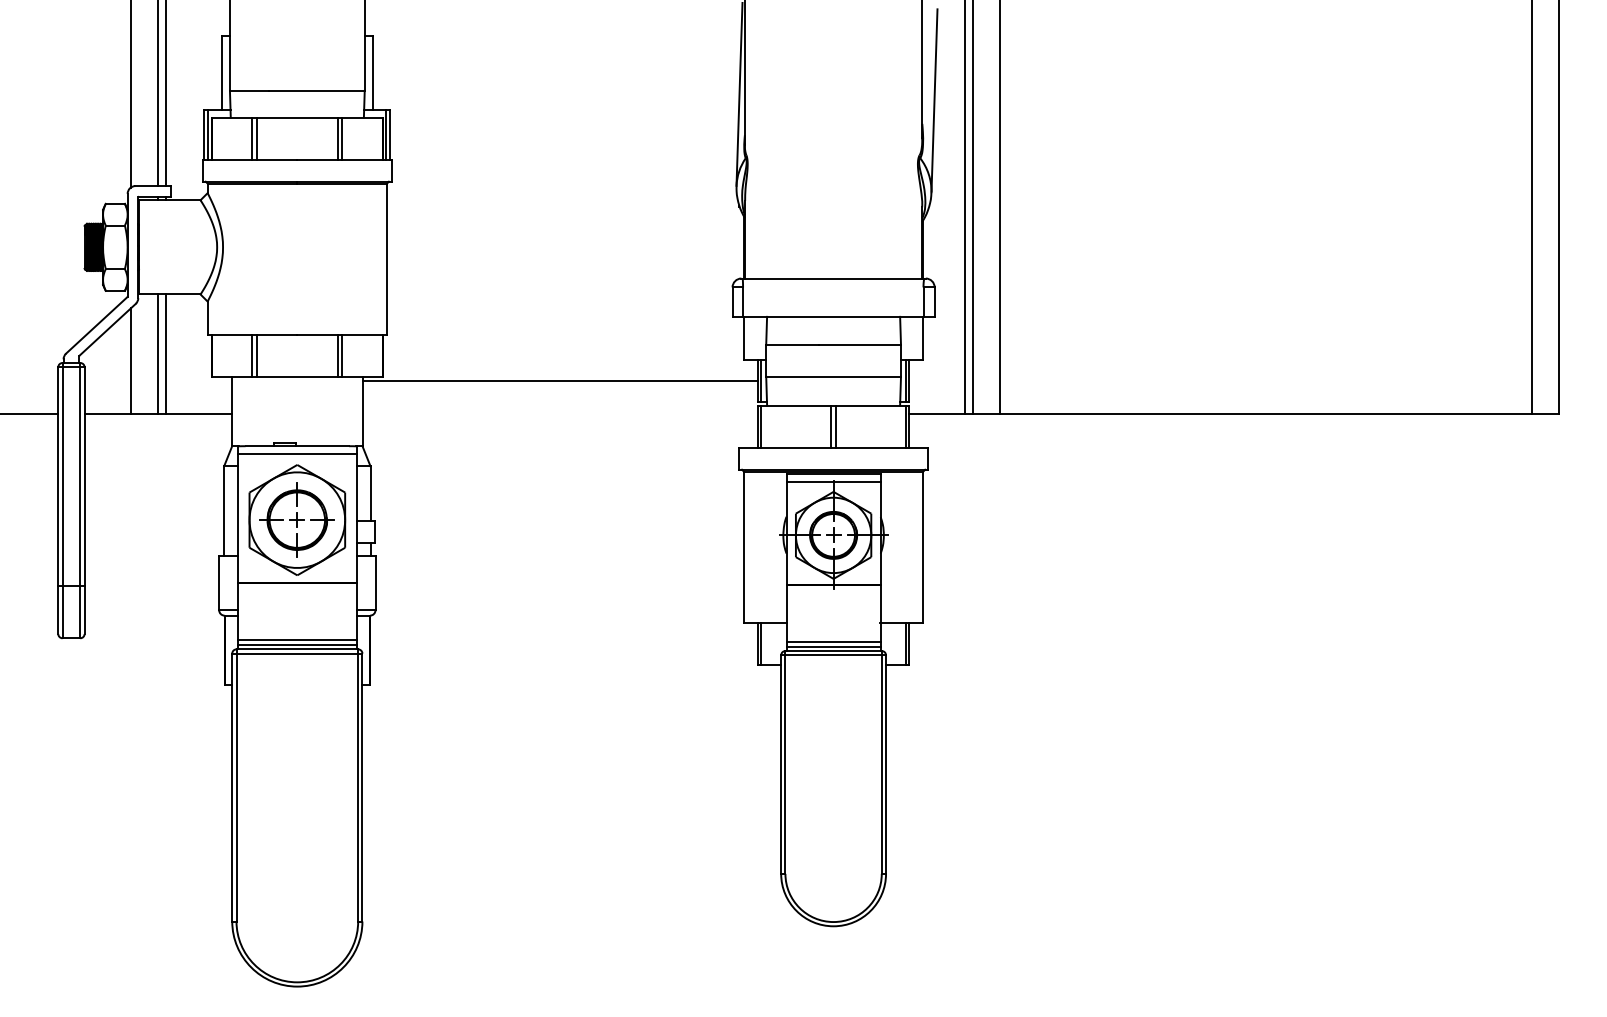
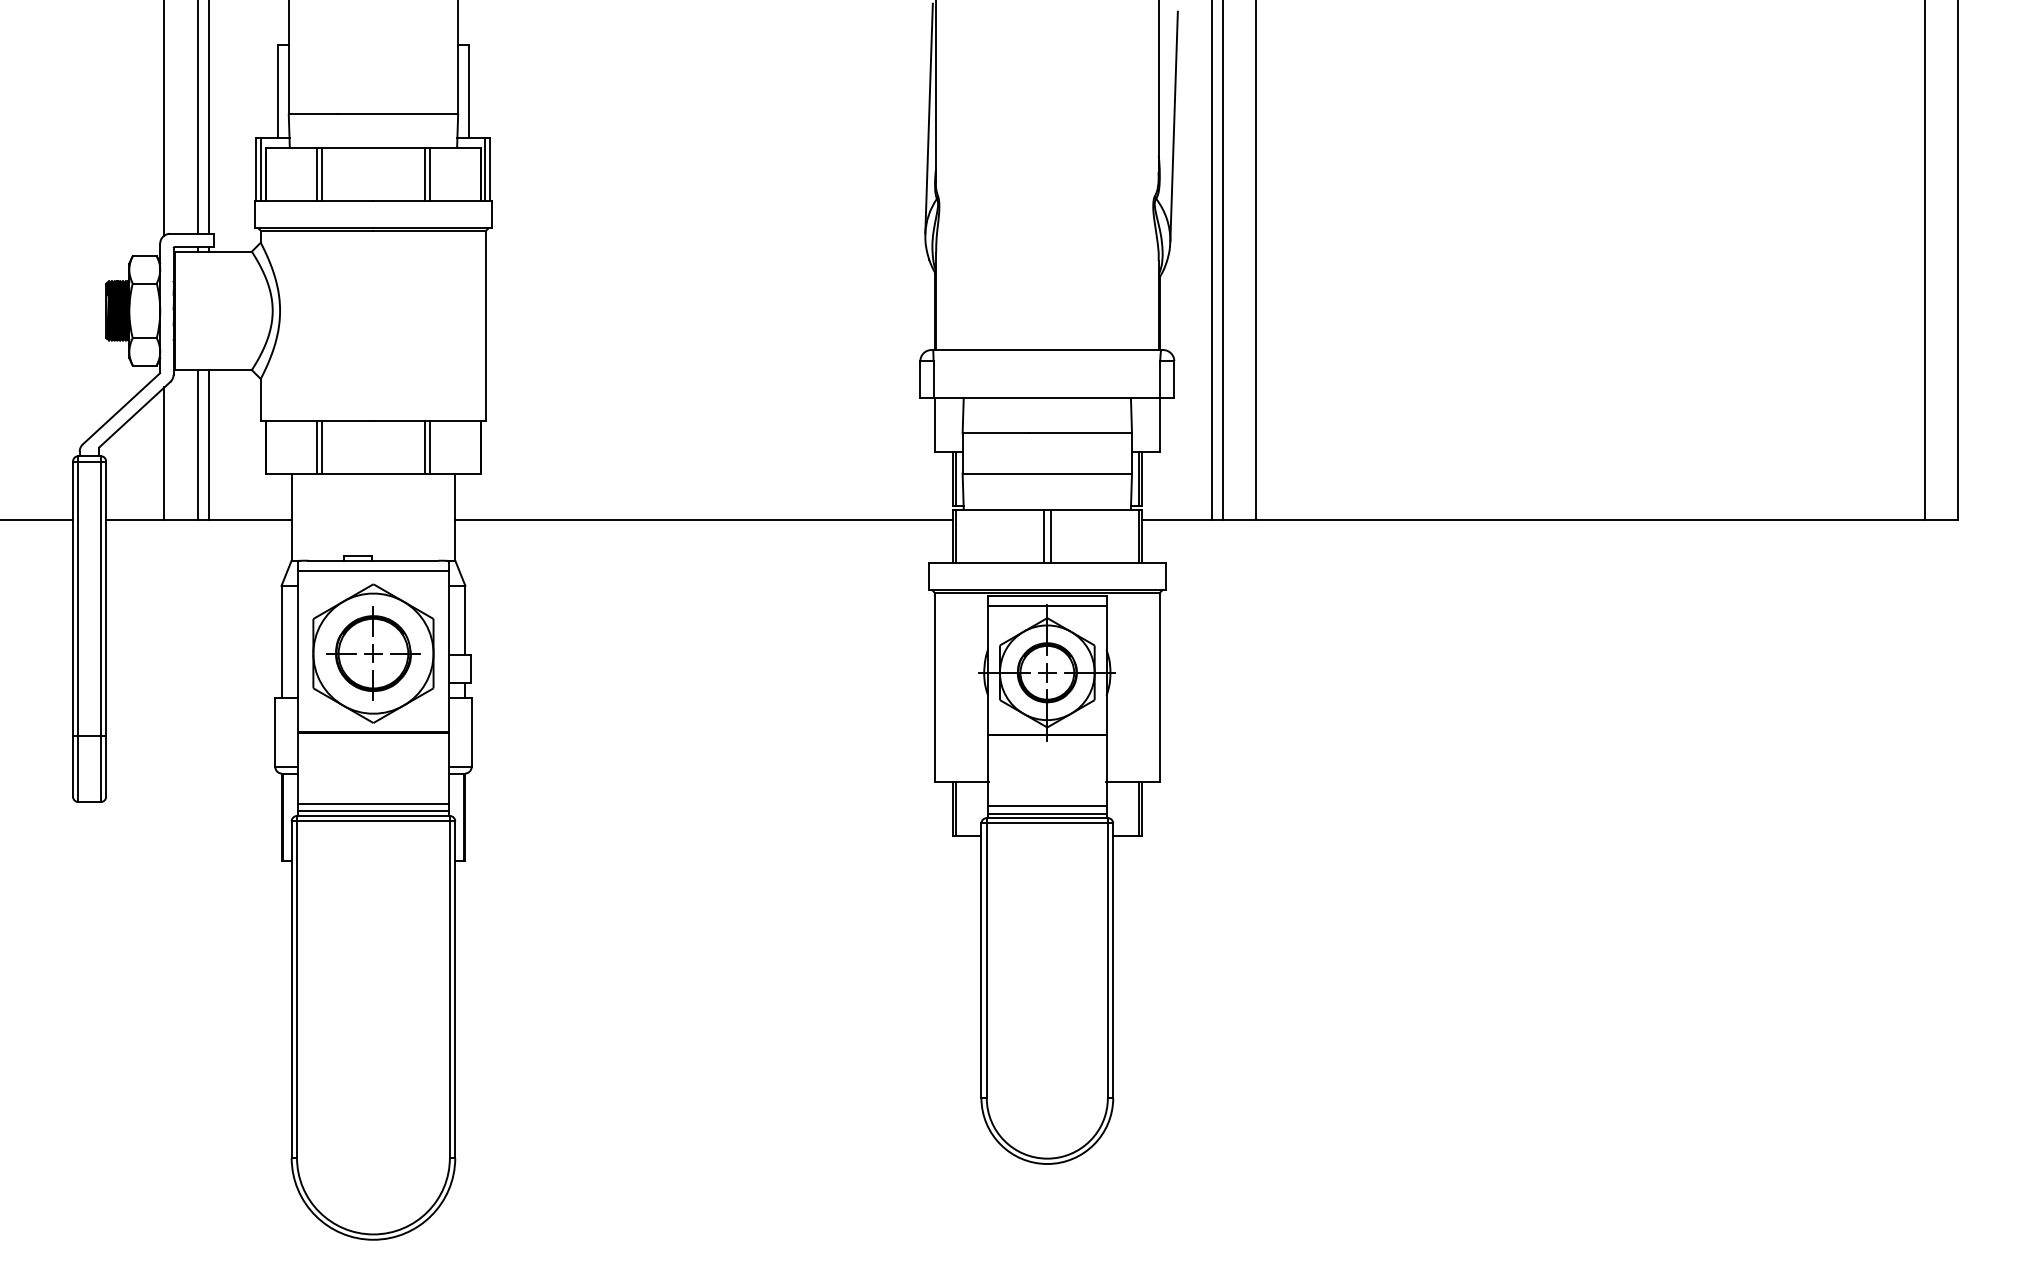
line: (559, 381) -> (703, 520), moved

